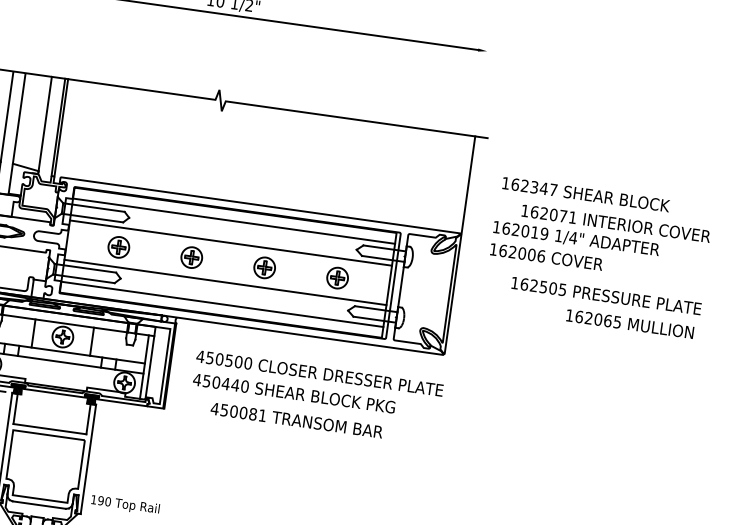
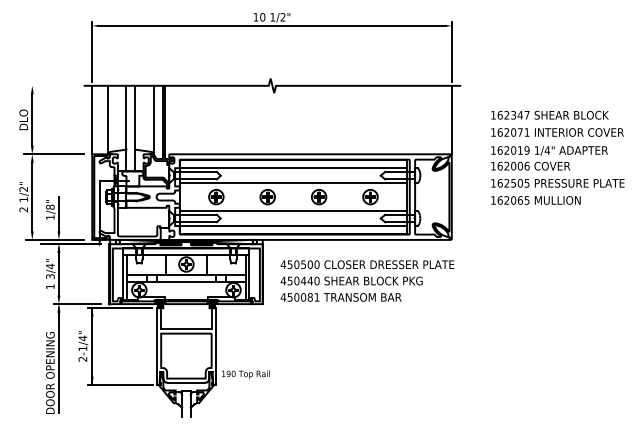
line: (481, 87) -> (451, 51), added
text: (585, 194) -> (549, 115), moved
text: (574, 249) -> (549, 158), moved
text: (629, 324) -> (535, 200), moved
text: (295, 420) -> (340, 297), moved

